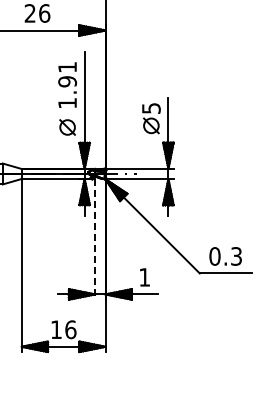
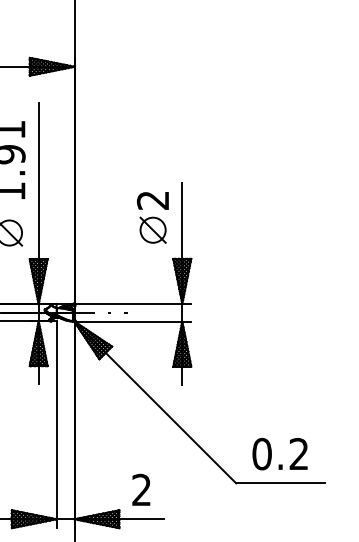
text: (151, 108) -> (153, 200), 5 -> 2
line: (95, 239) -> (57, 425), dashed -> solid
text: (236, 256) -> (299, 454), 0.3 -> 0.2
text: (144, 277) -> (141, 490), 1 -> 2

